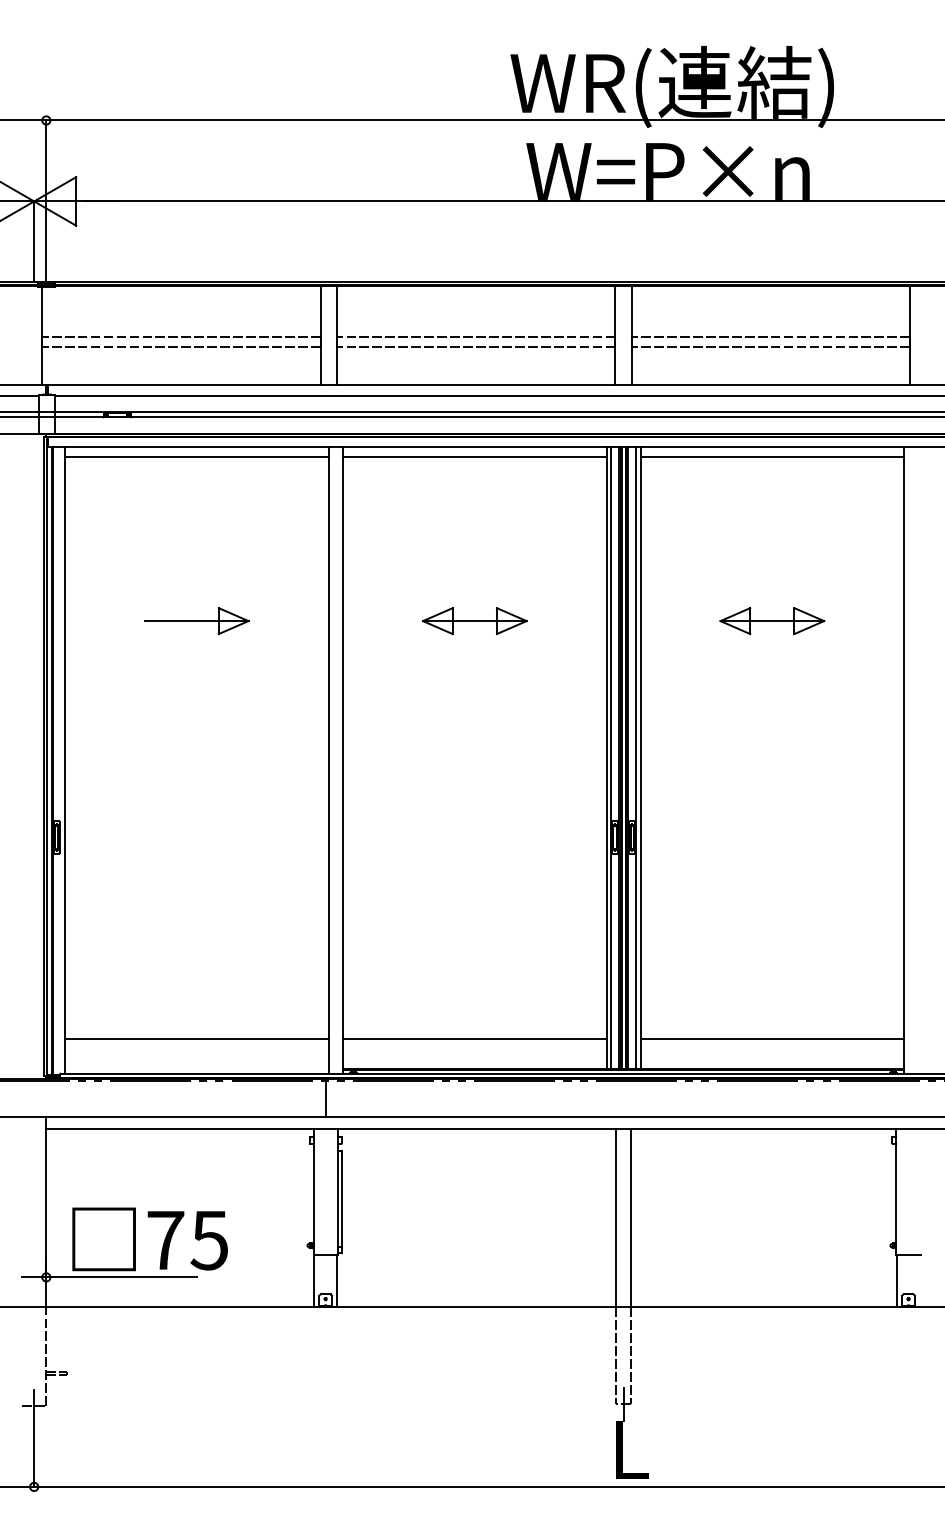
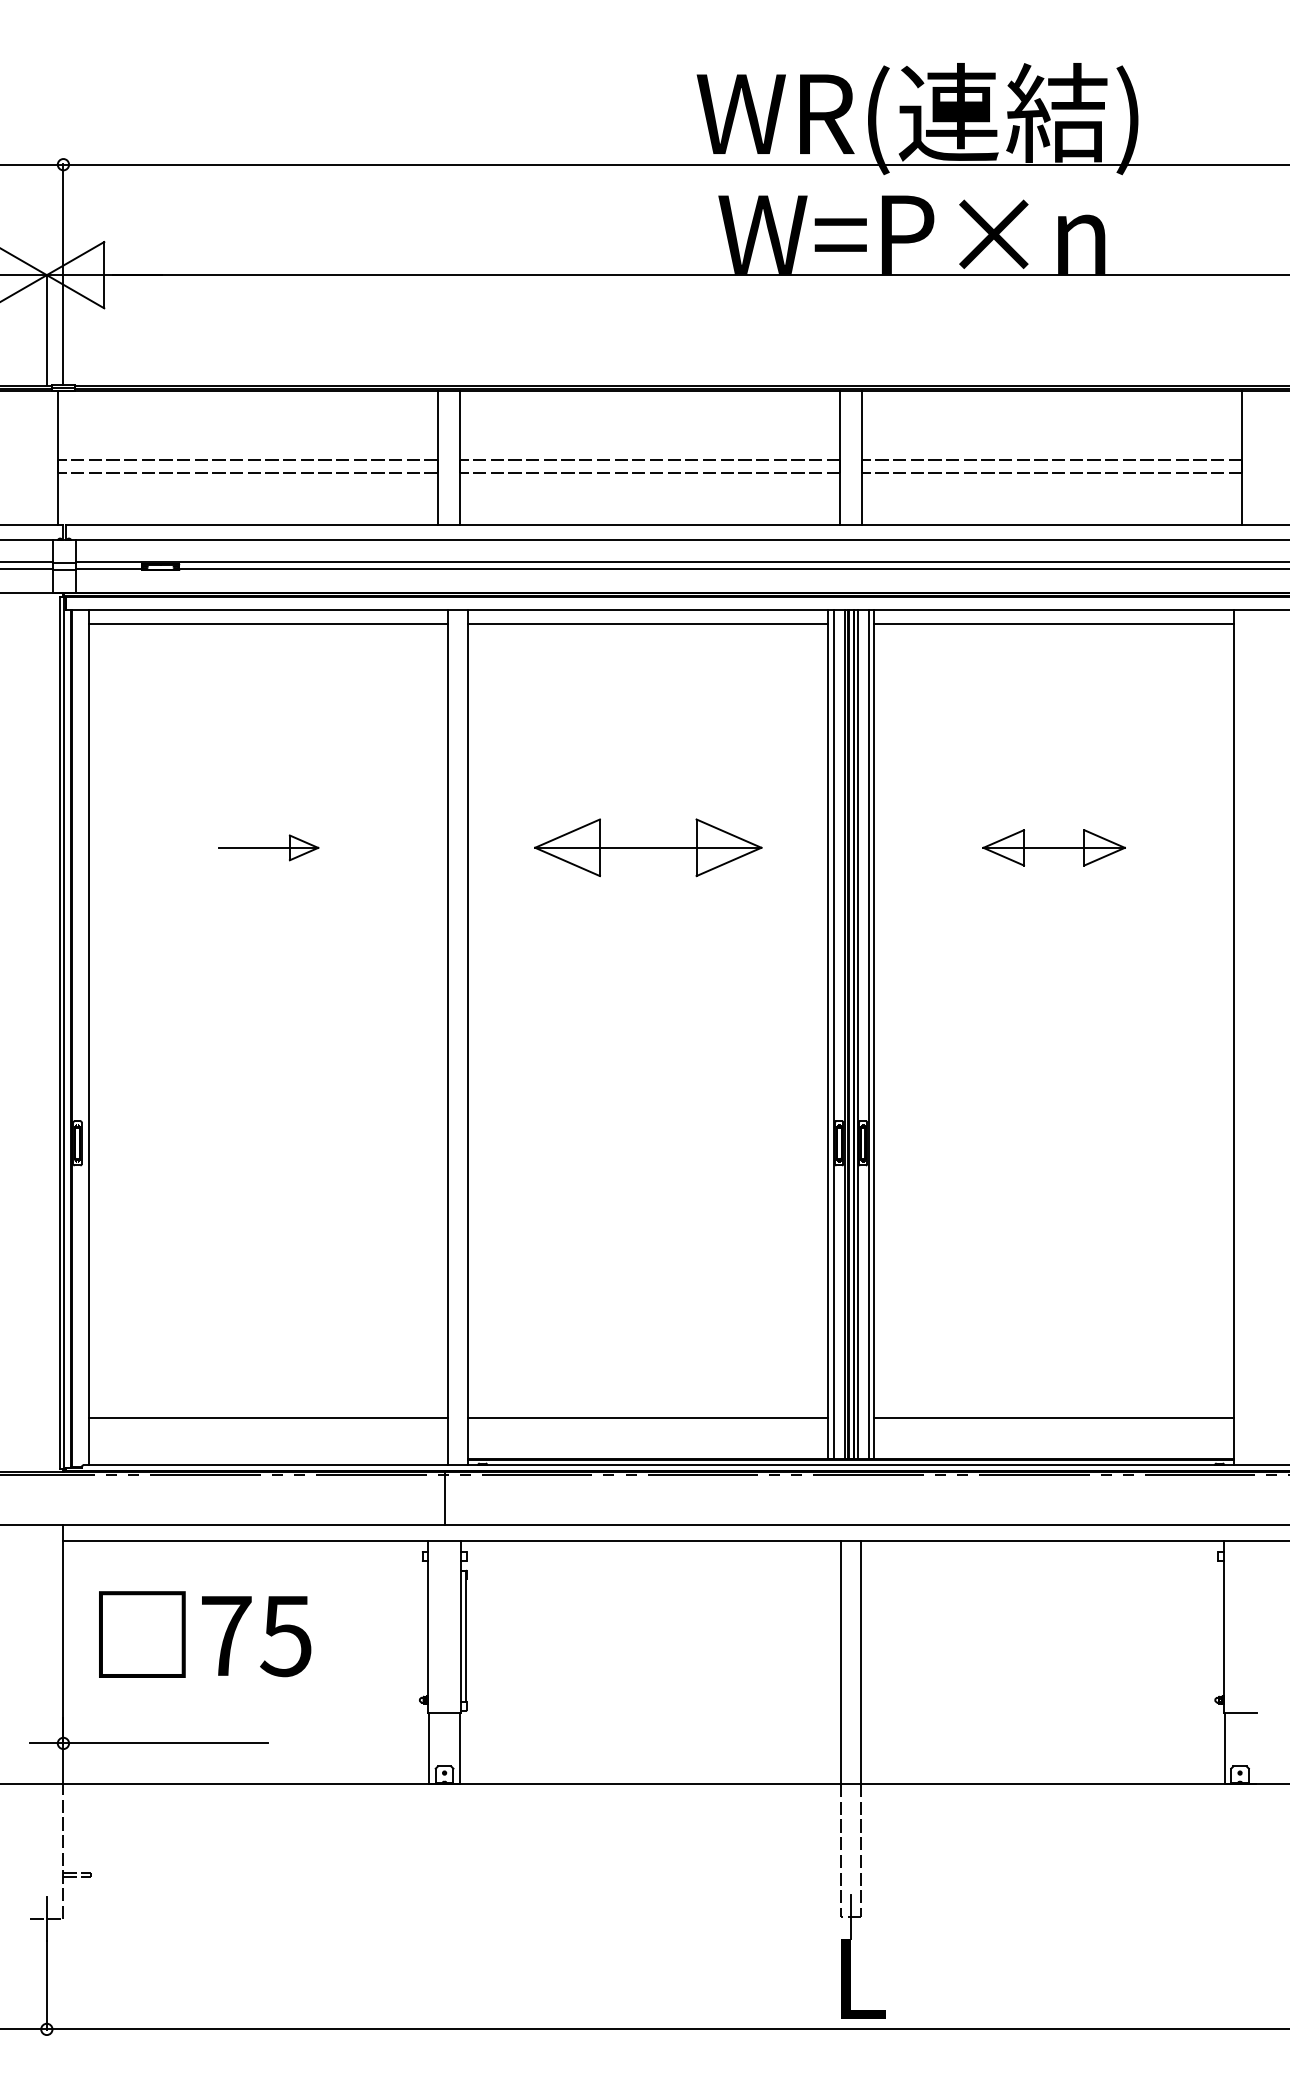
part: (196, 620) -> (268, 847), size x0.7
part: (474, 620) -> (647, 847), size x1.6
text: (150, 1239) -> (205, 1634), moved

